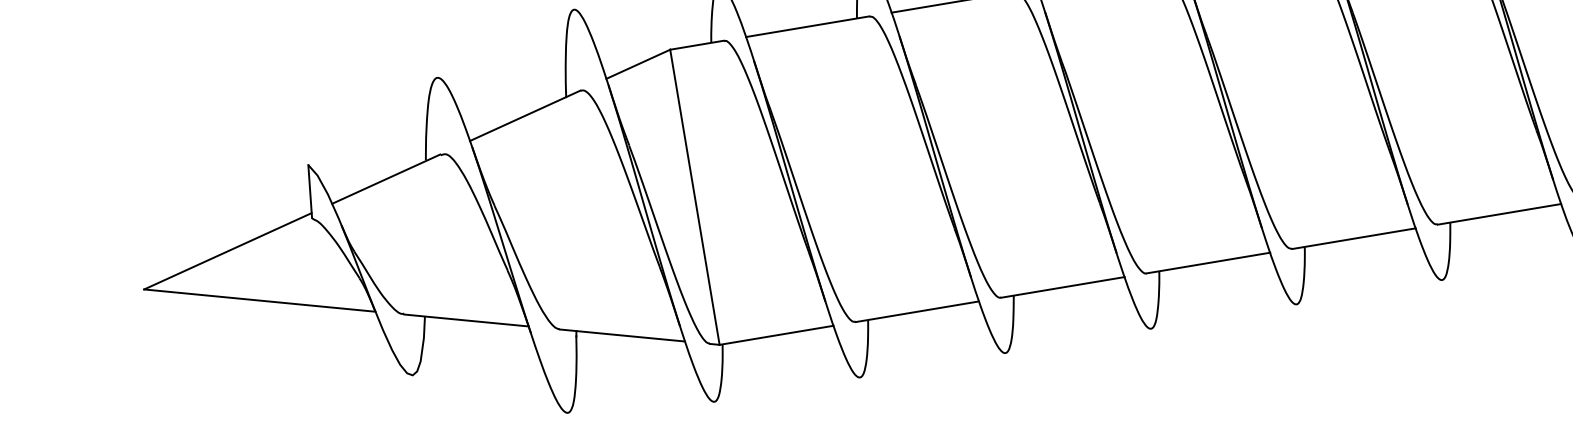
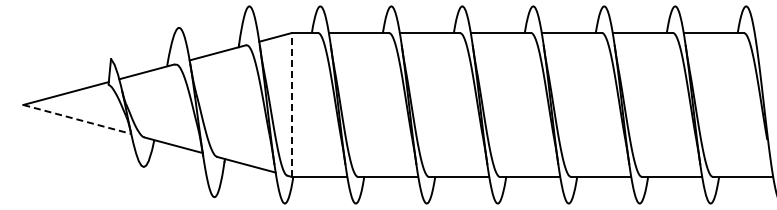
line: (694, 196) -> (291, 104), solid -> dashed
line: (260, 300) -> (77, 119), solid -> dashed

